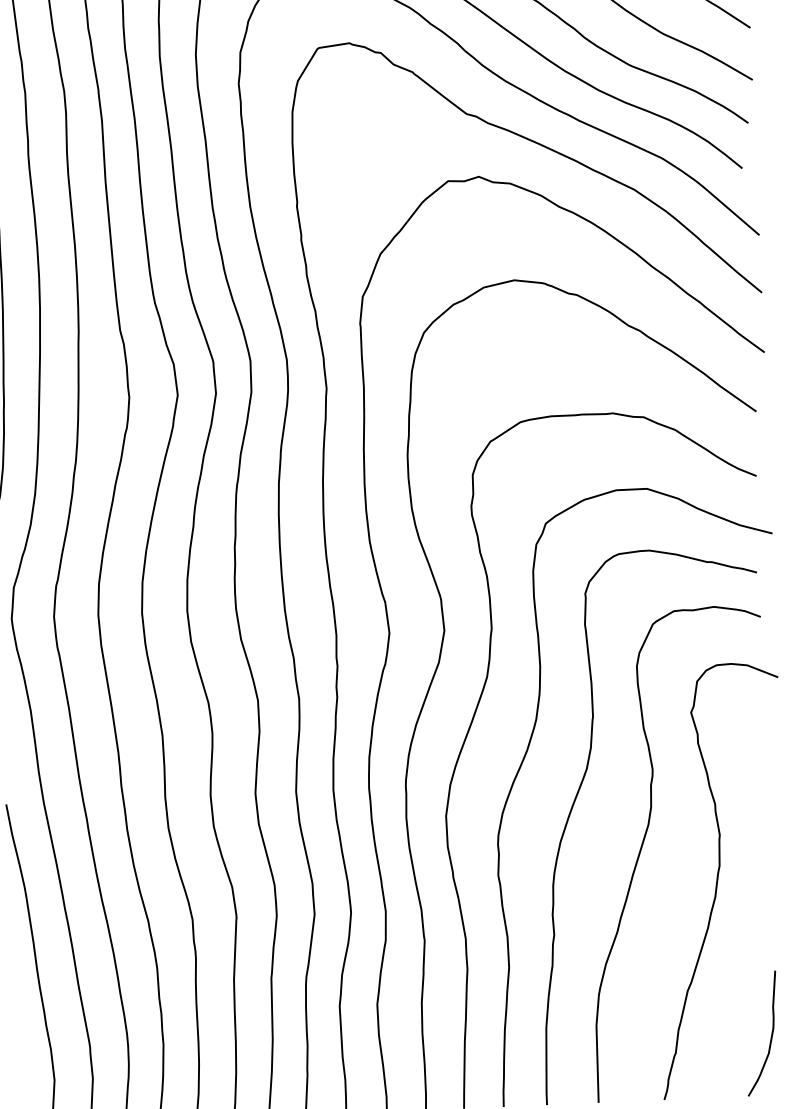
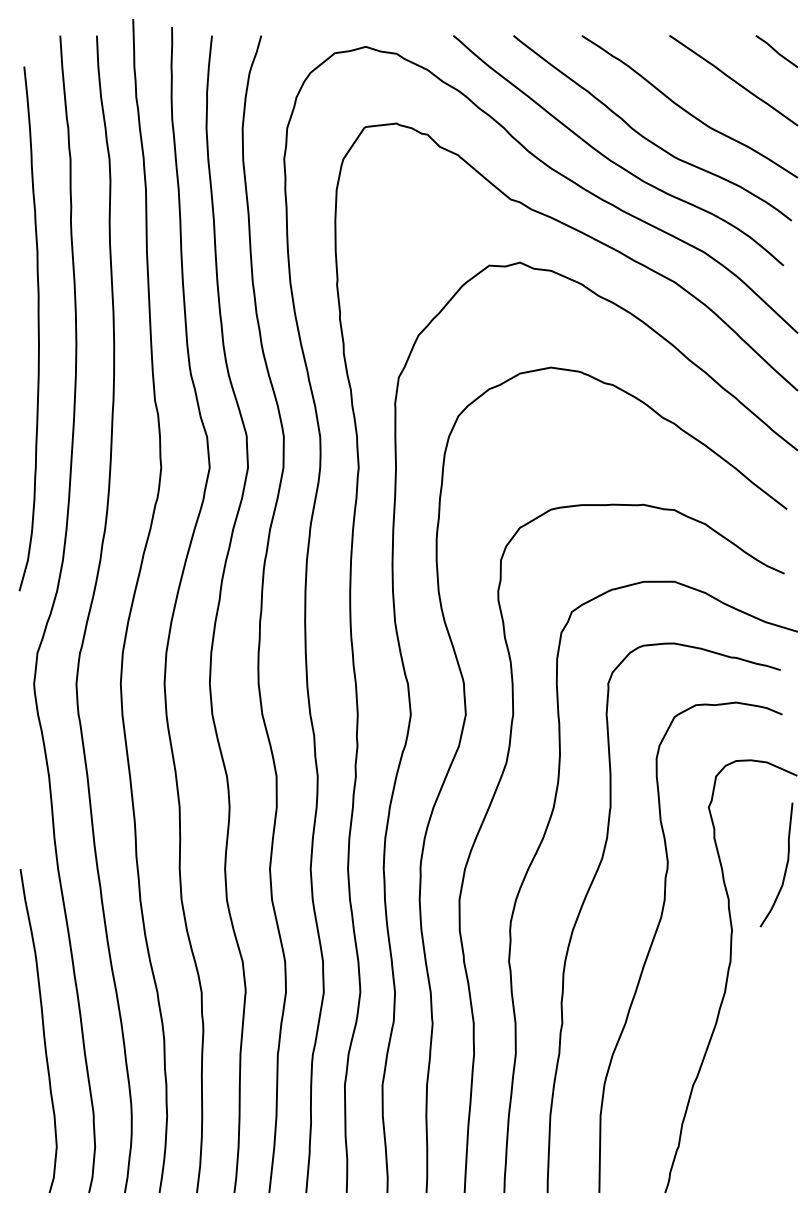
curve: (770, 1034) -> (785, 866), moved

